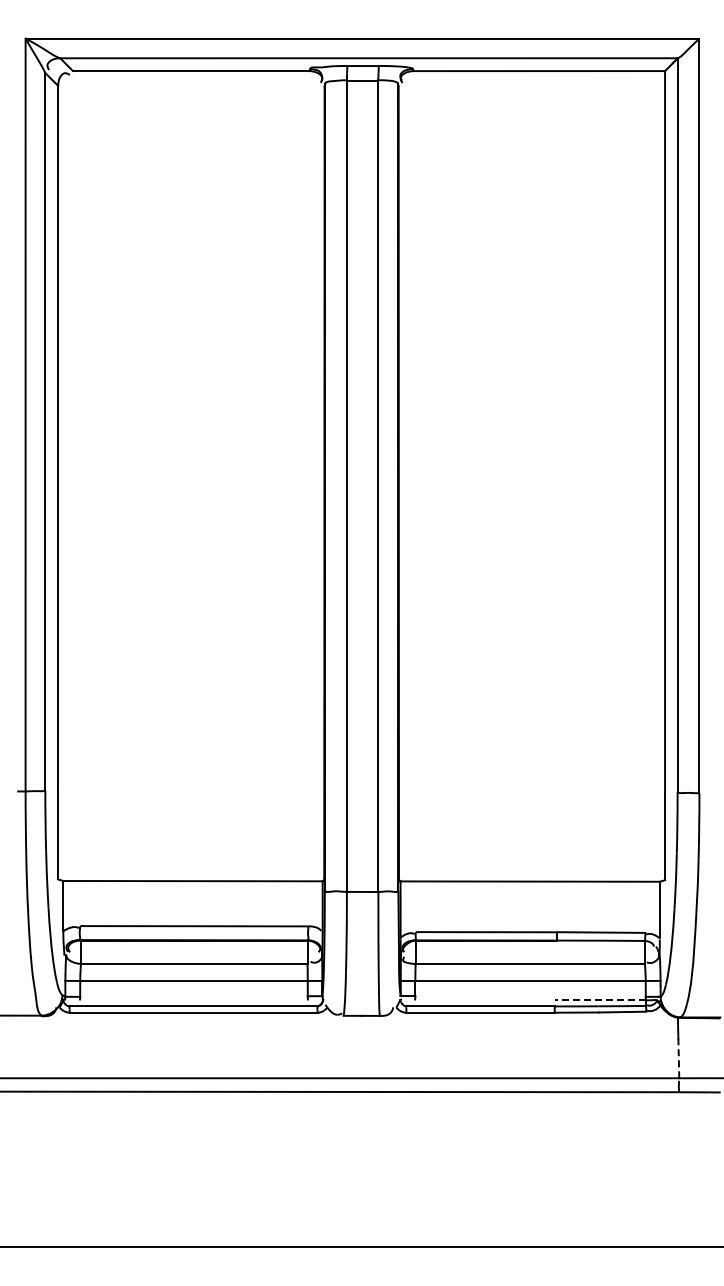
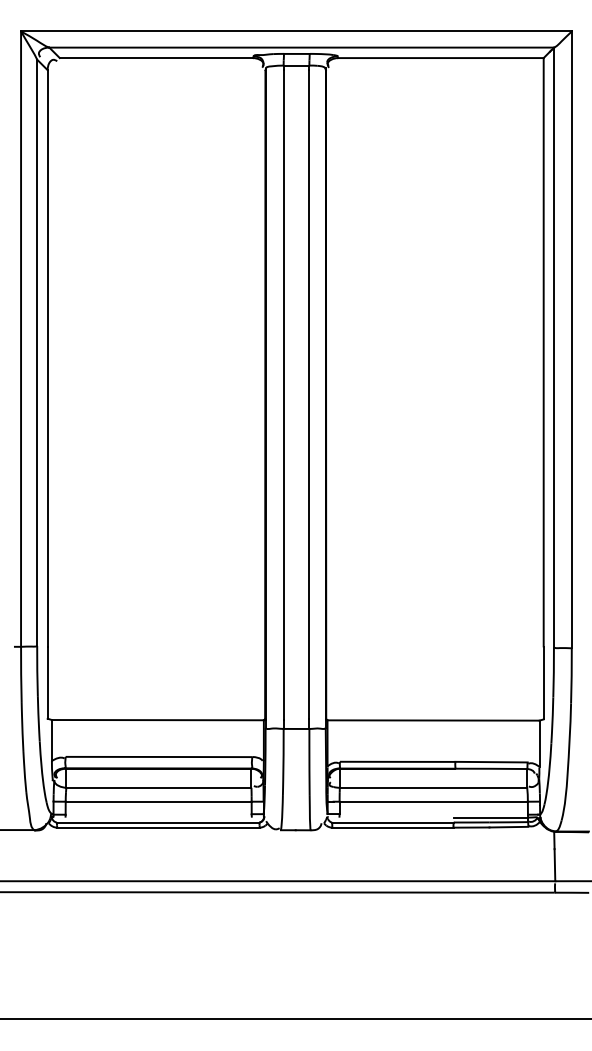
line: (600, 1000) -> (490, 817), dashed -> solid
line: (678, 1058) -> (554, 865), dashed -> solid

